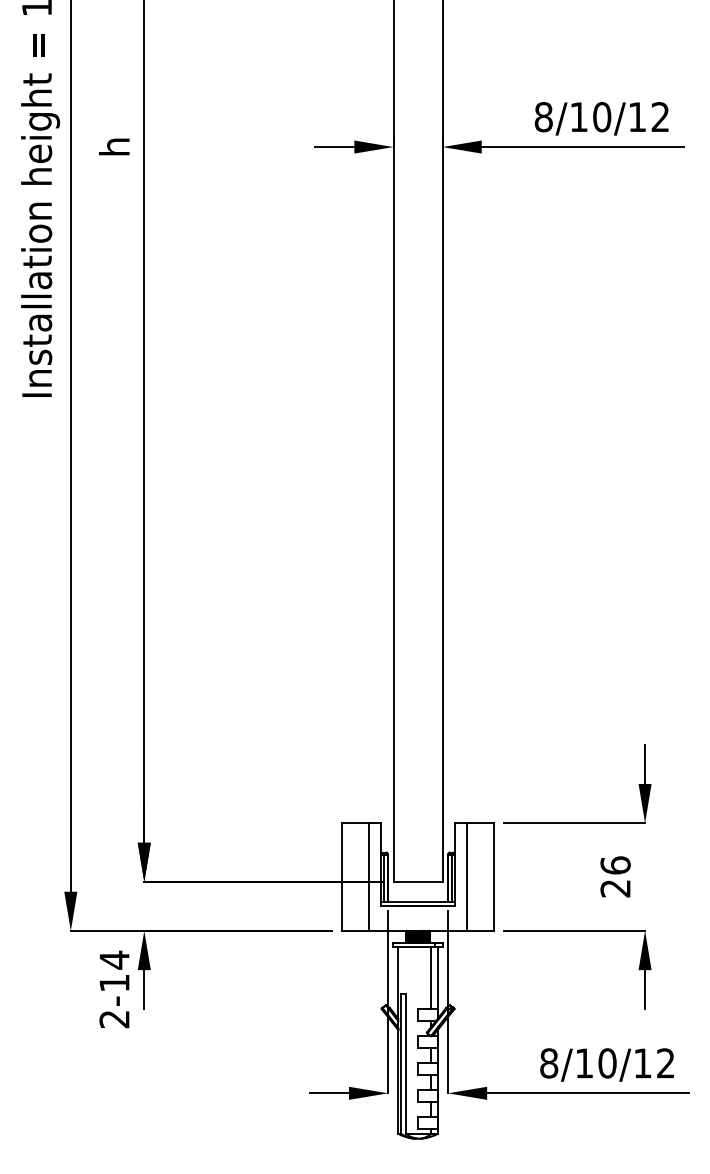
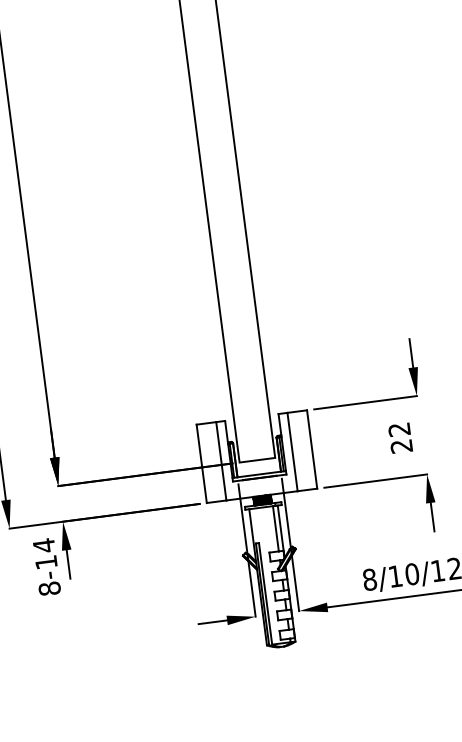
text: (615, 865) -> (399, 429), 26 -> 22
text: (114, 1019) -> (49, 588), 2-14 -> 8-14

